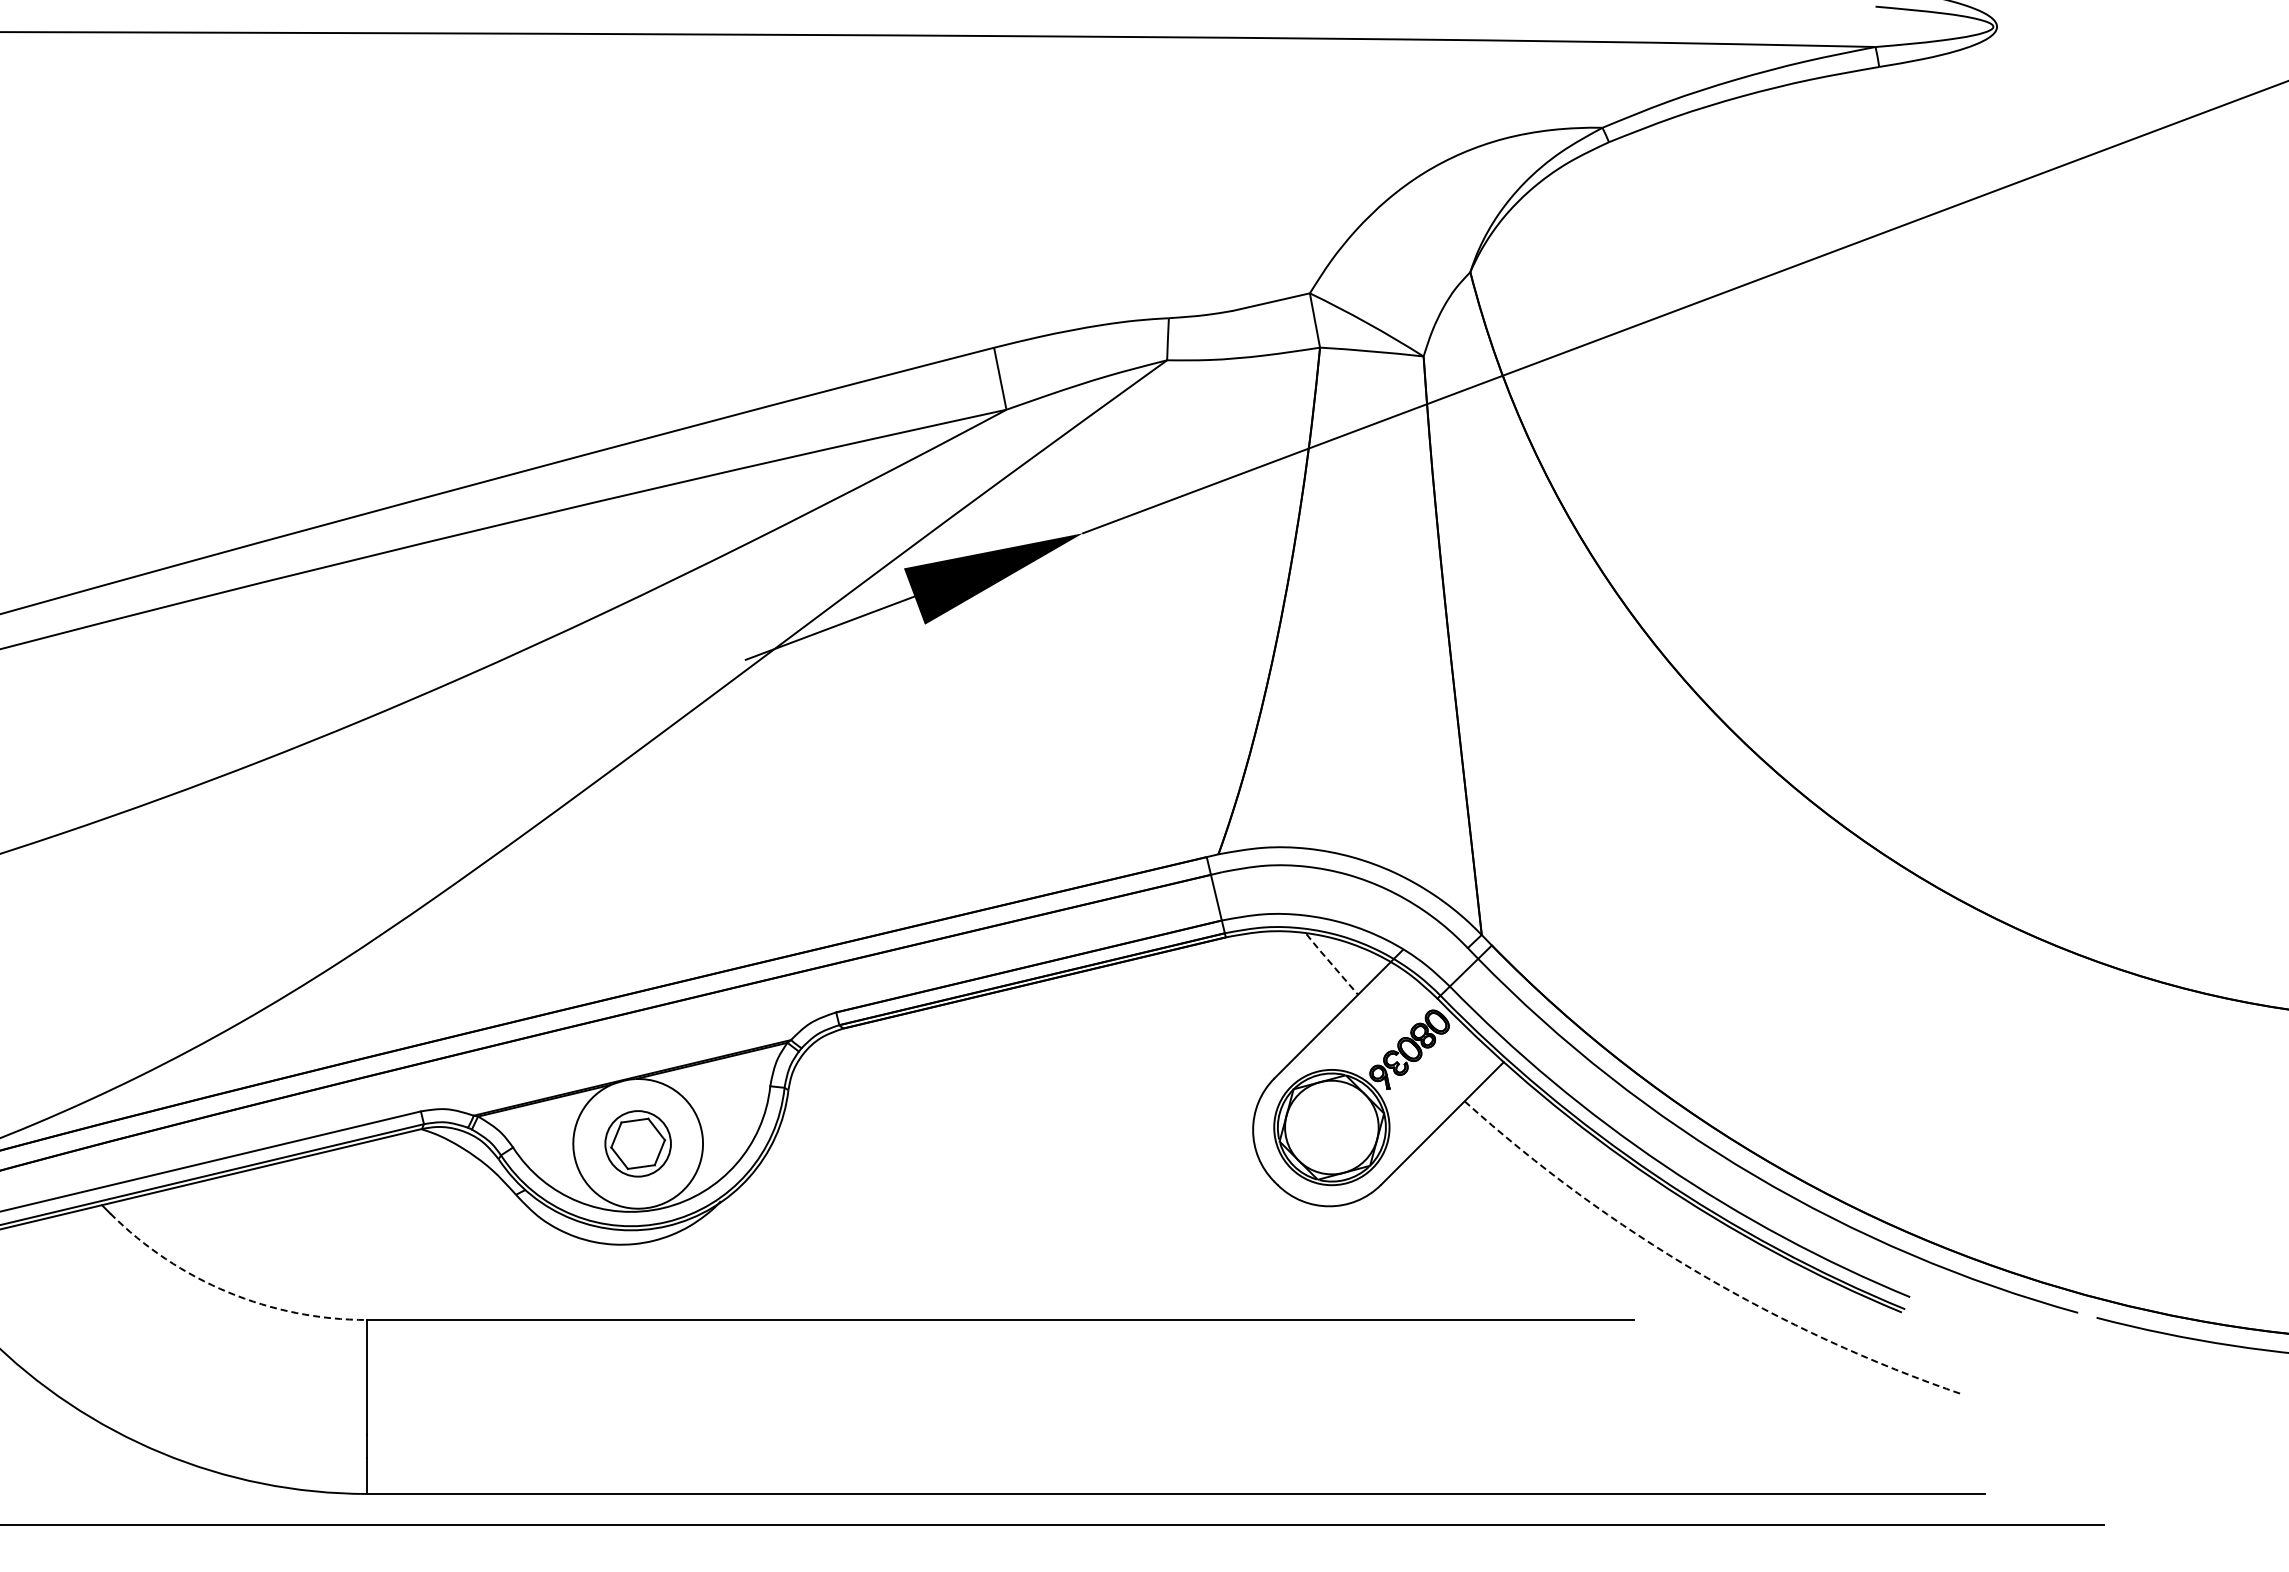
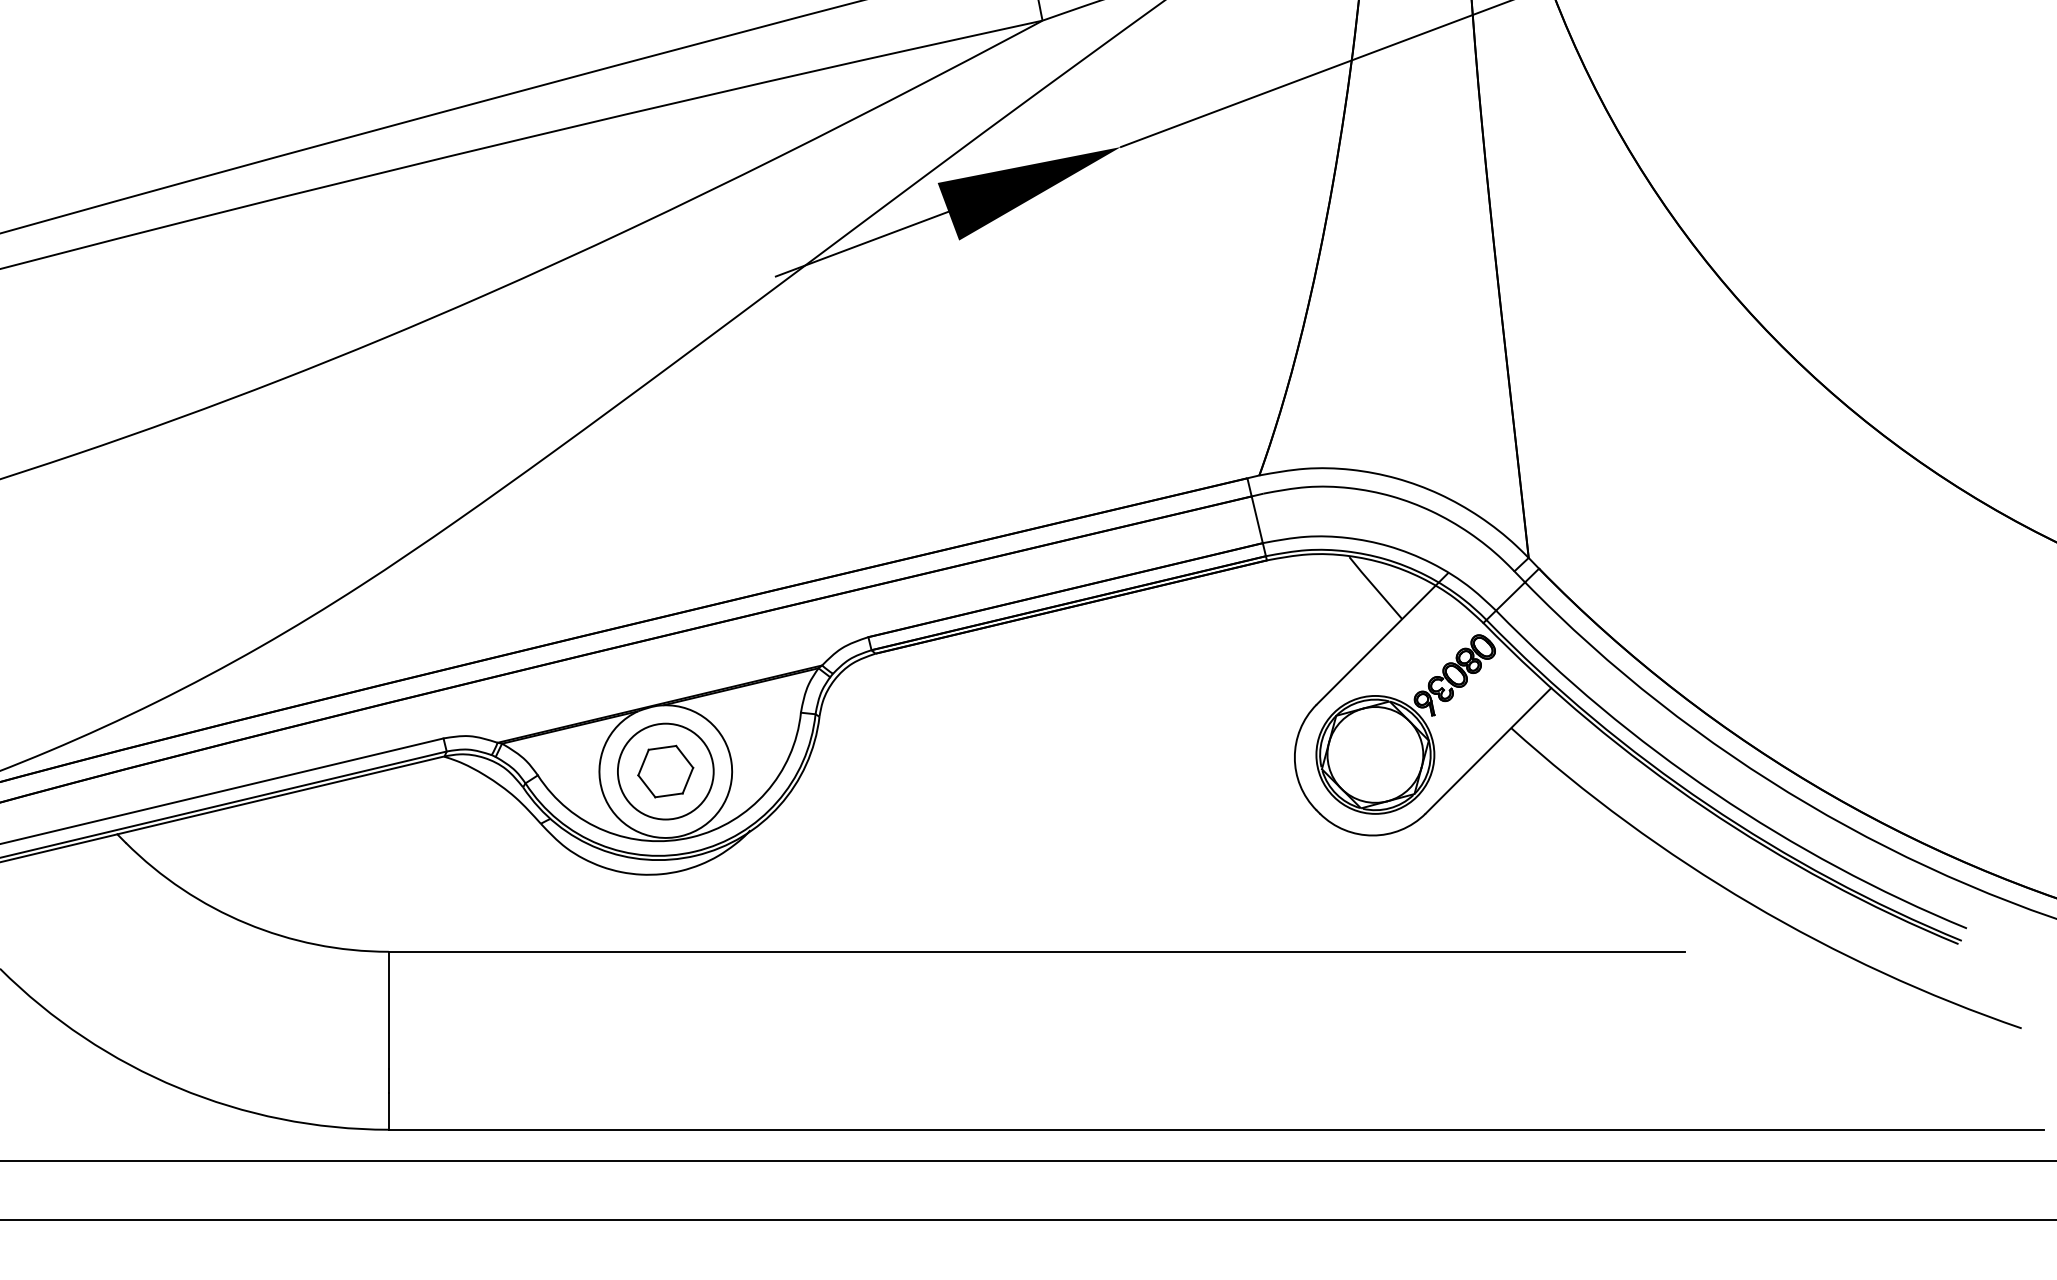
line: (1332, 965) -> (1376, 589), dashed -> solid
circle: (638, 1143) -> (666, 771), size x1.43
arc: (1699, 1273) -> (1751, 904), dashed -> solid
arc: (228, 1292) -> (246, 923), dashed -> solid

